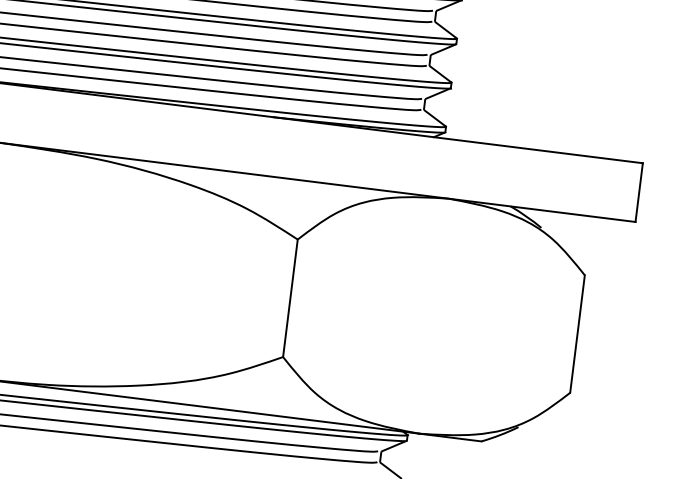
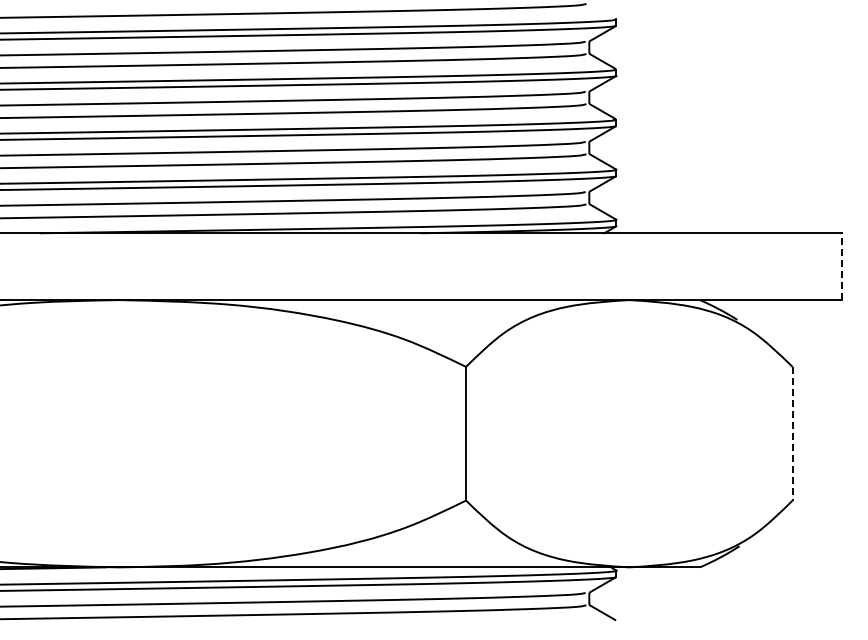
line: (638, 192) -> (841, 266), solid -> dashed
line: (577, 333) -> (792, 433), solid -> dashed

